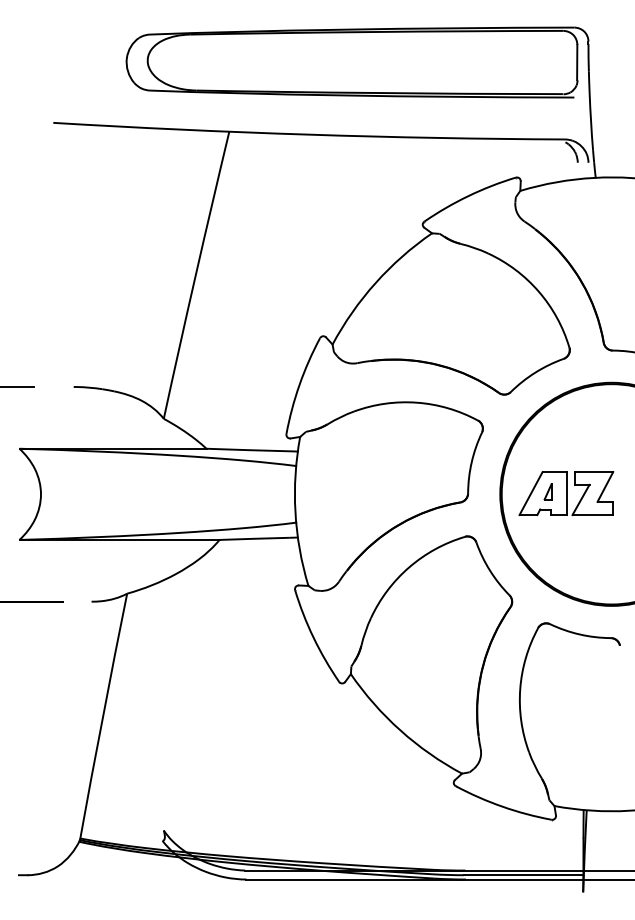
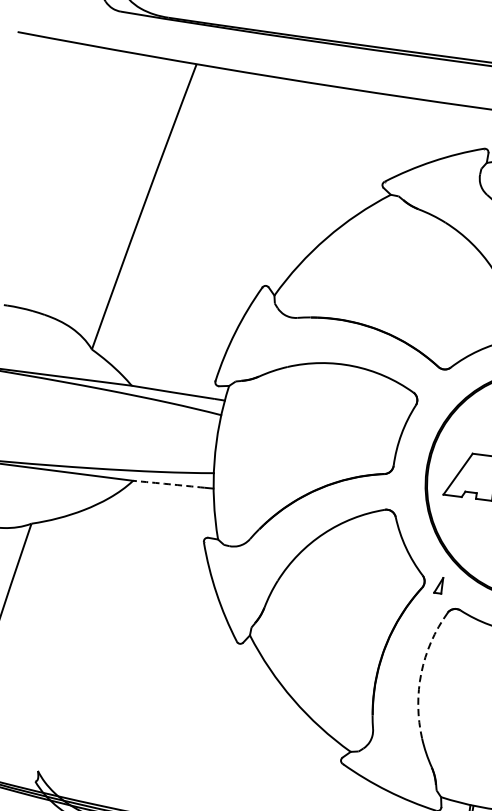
part: (547, 491) -> (438, 584), moved
arc: (254, 538) -> (169, 483), solid -> dashed
arc: (520, 689) -> (421, 673), solid -> dashed

